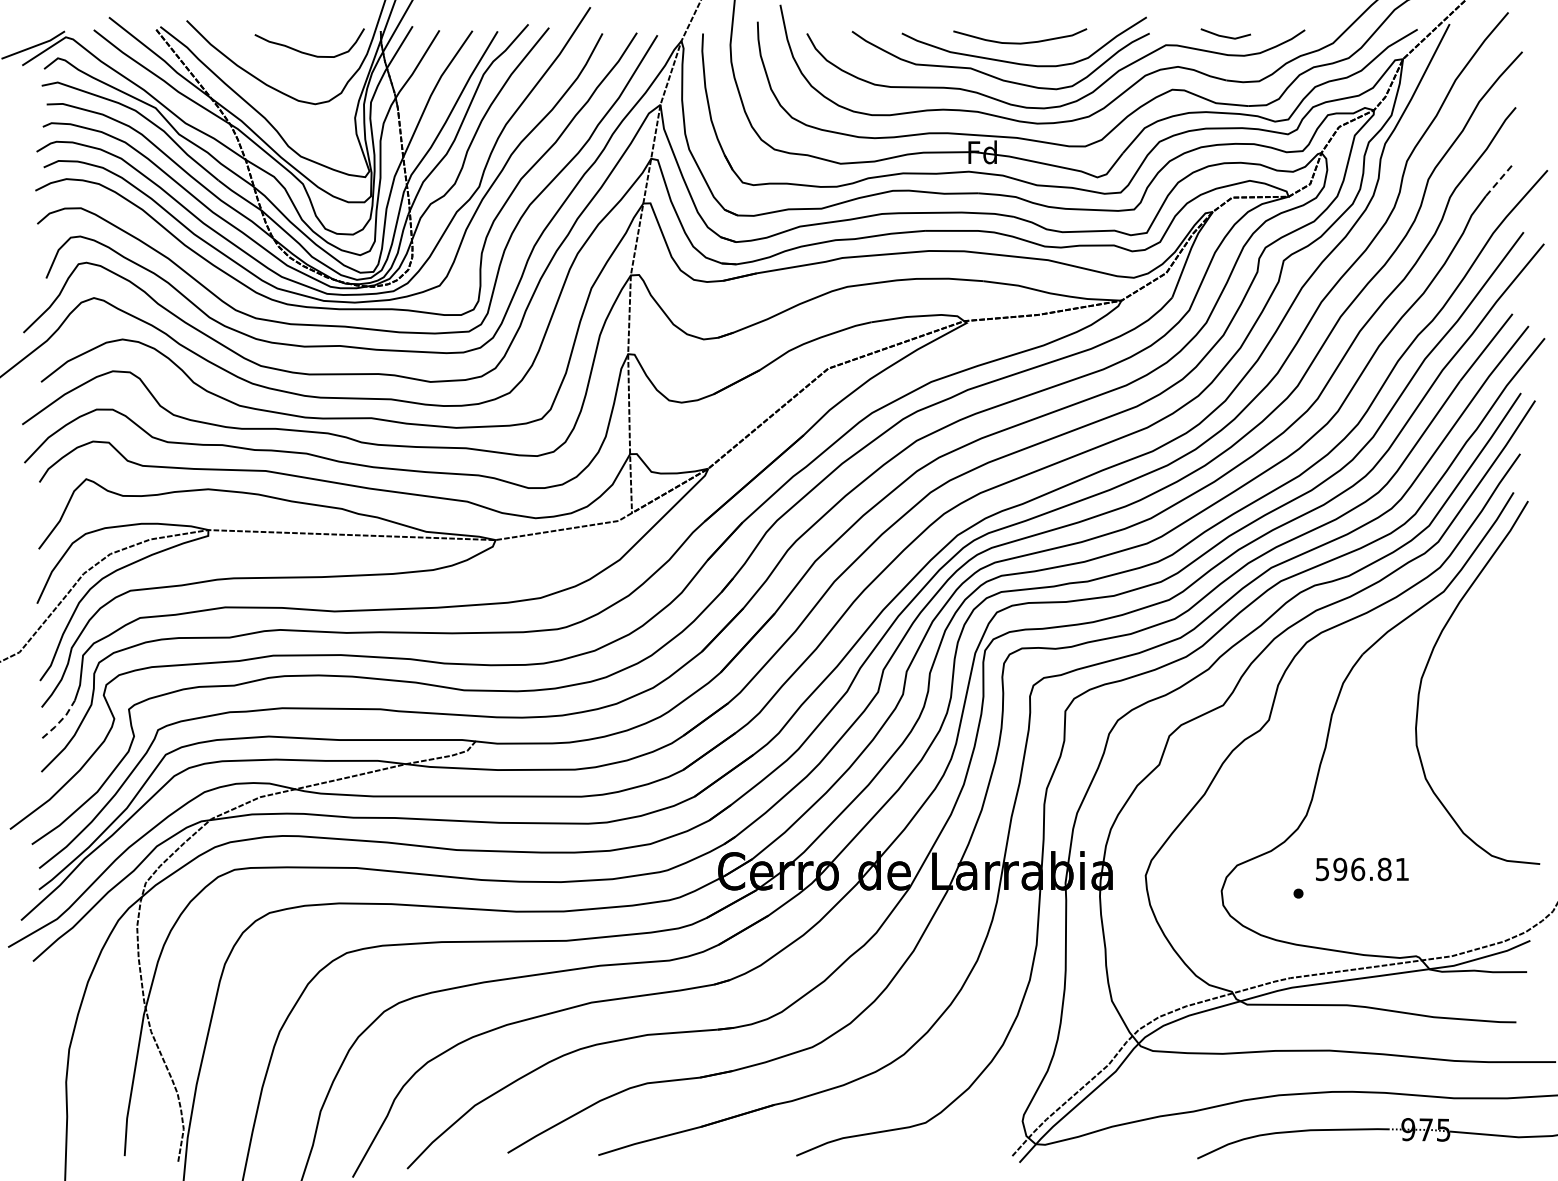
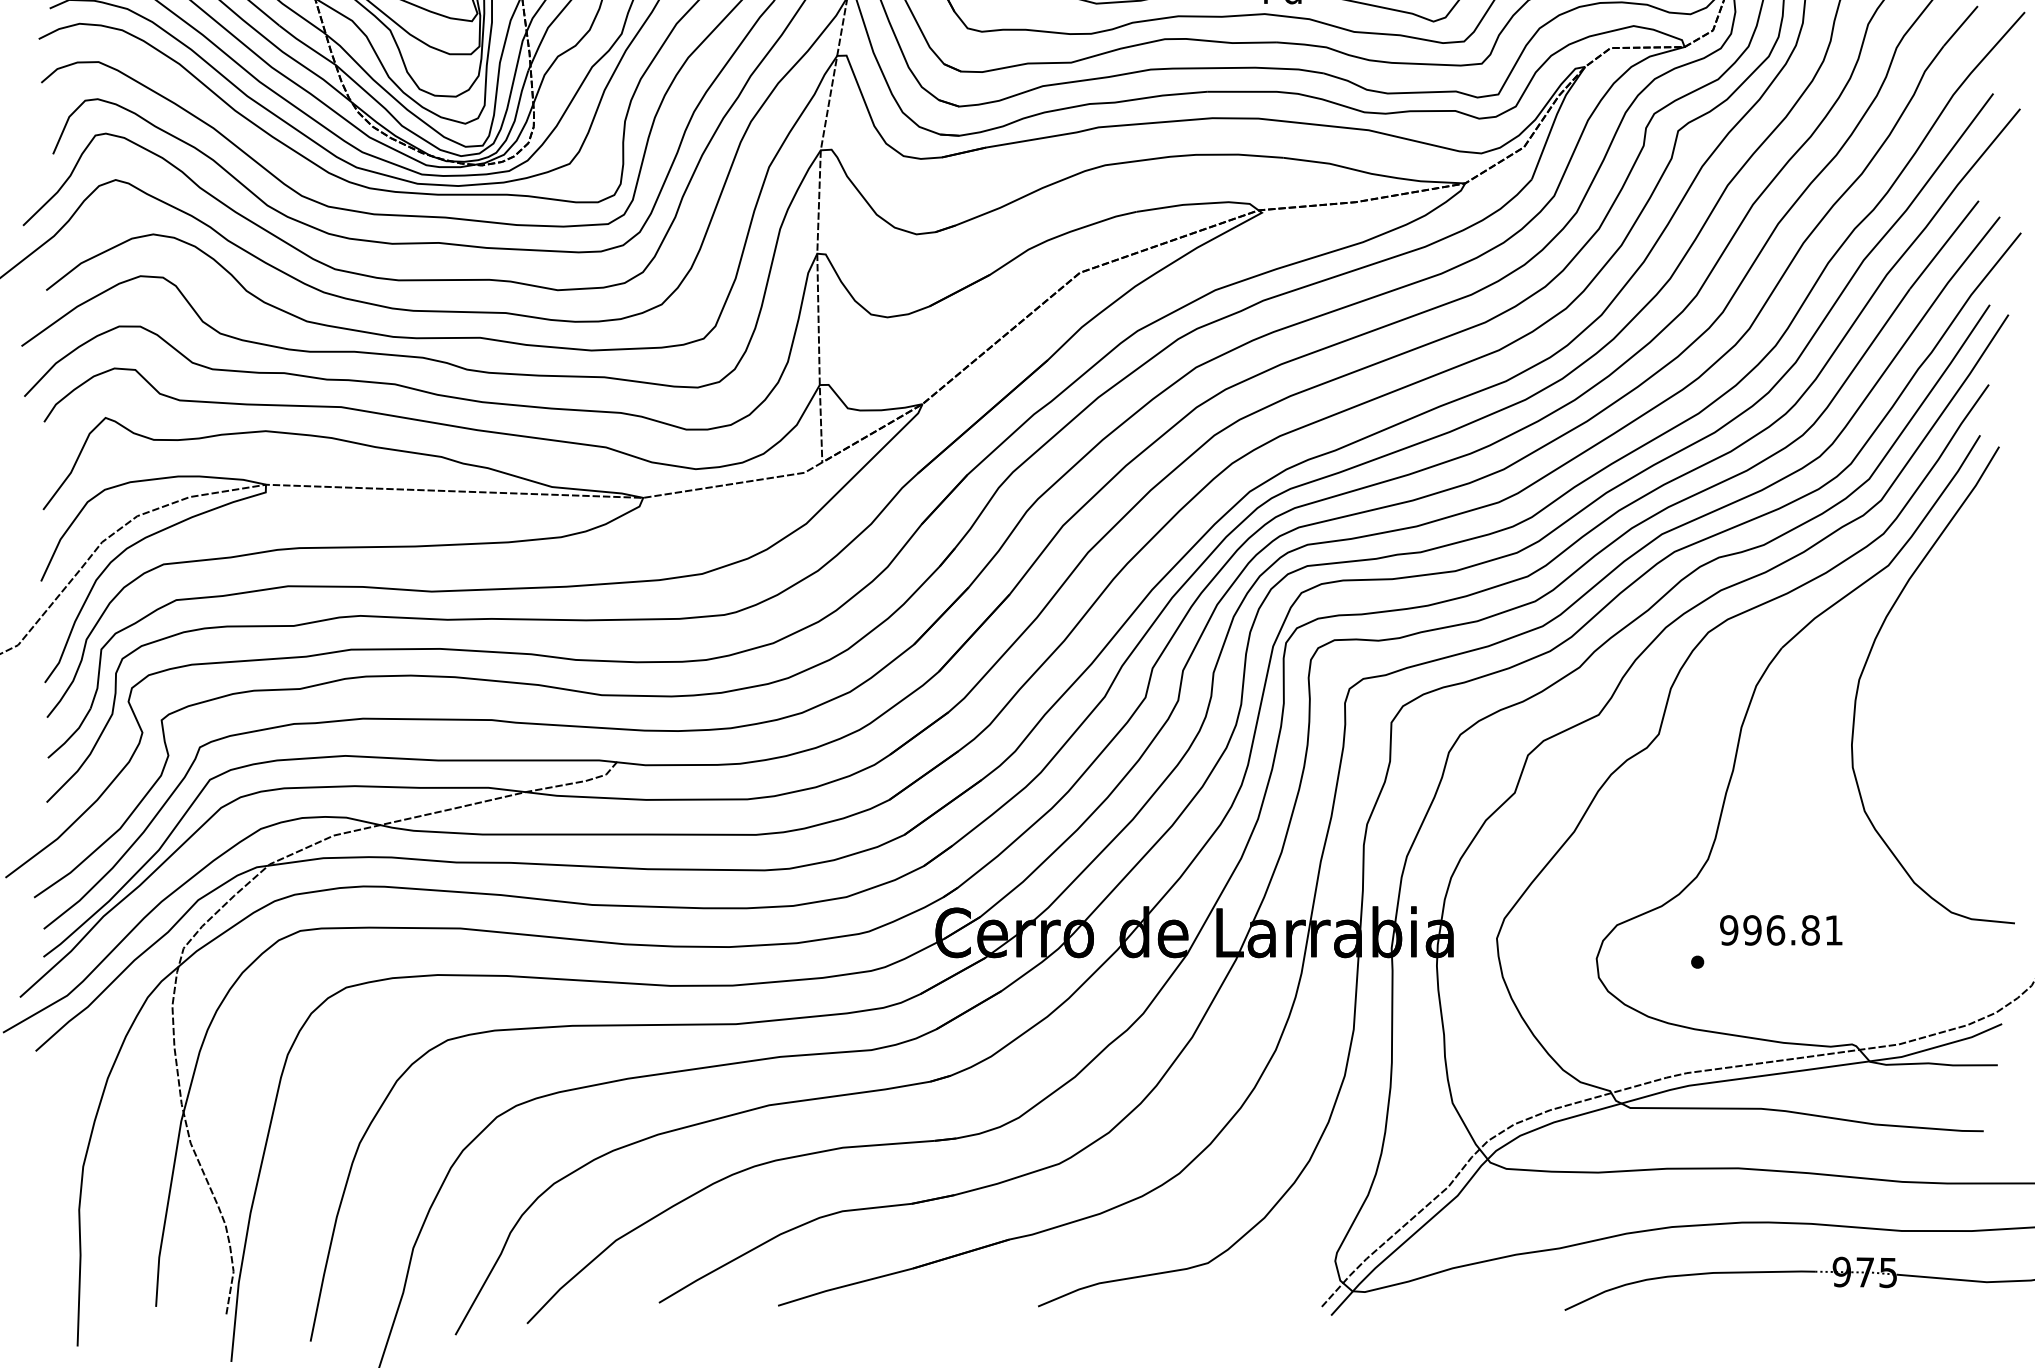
line: (1499, 180) -> (1961, 25), dashed -> solid
line: (60, 720) -> (71, 734), dashed -> solid
text: (1322, 868) -> (1729, 929), 596.81 -> 996.81

